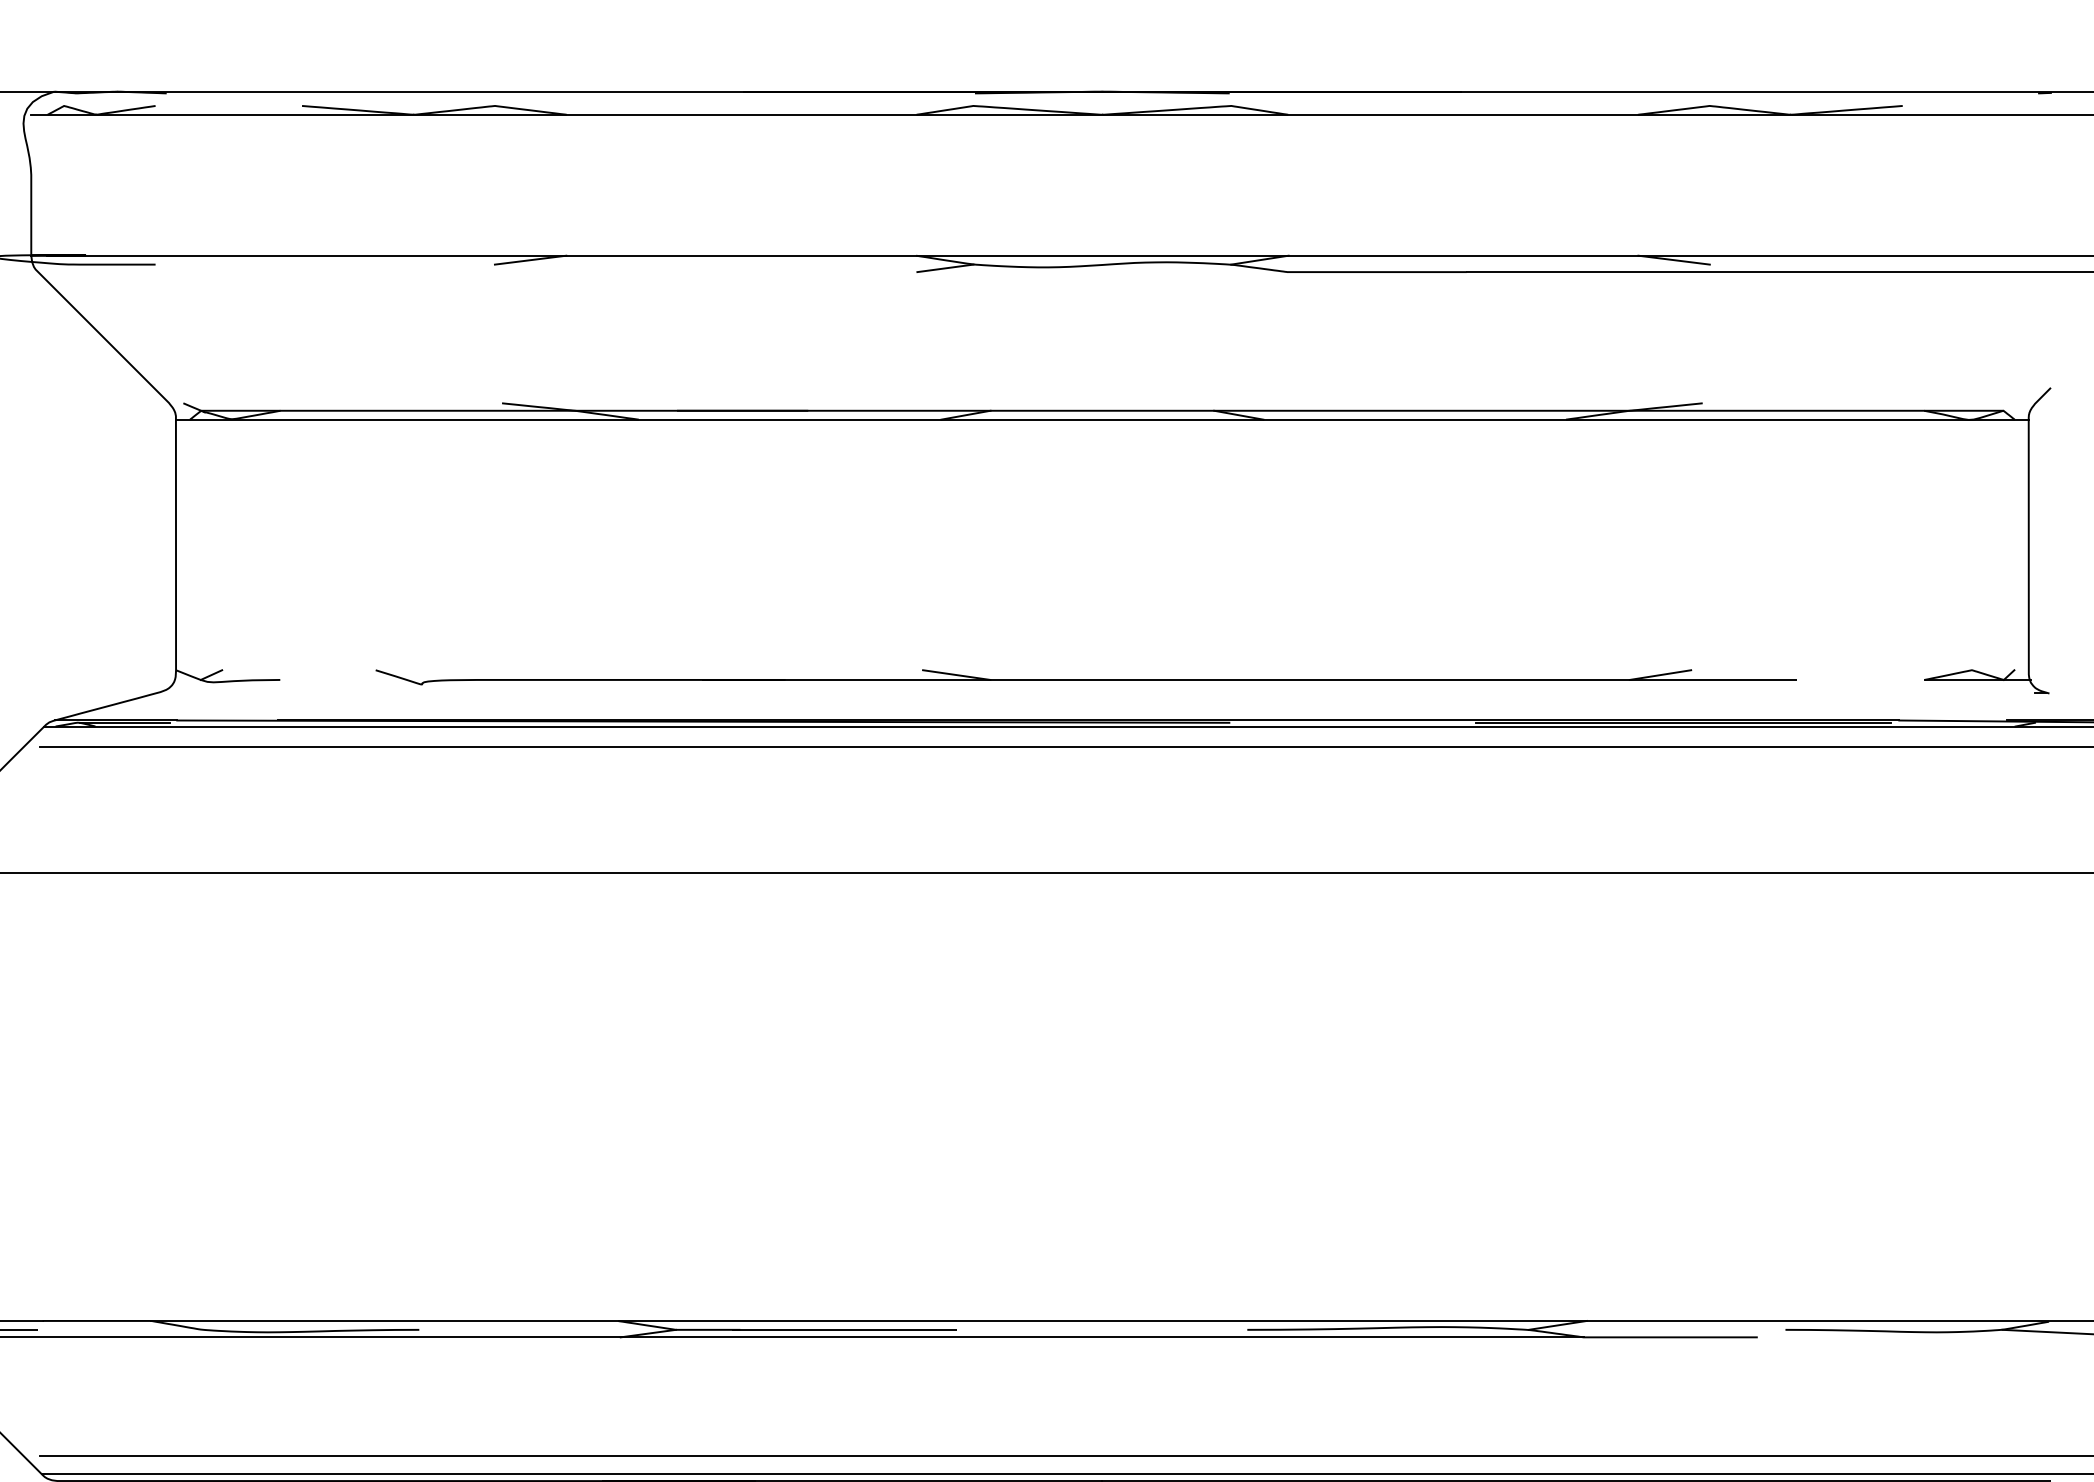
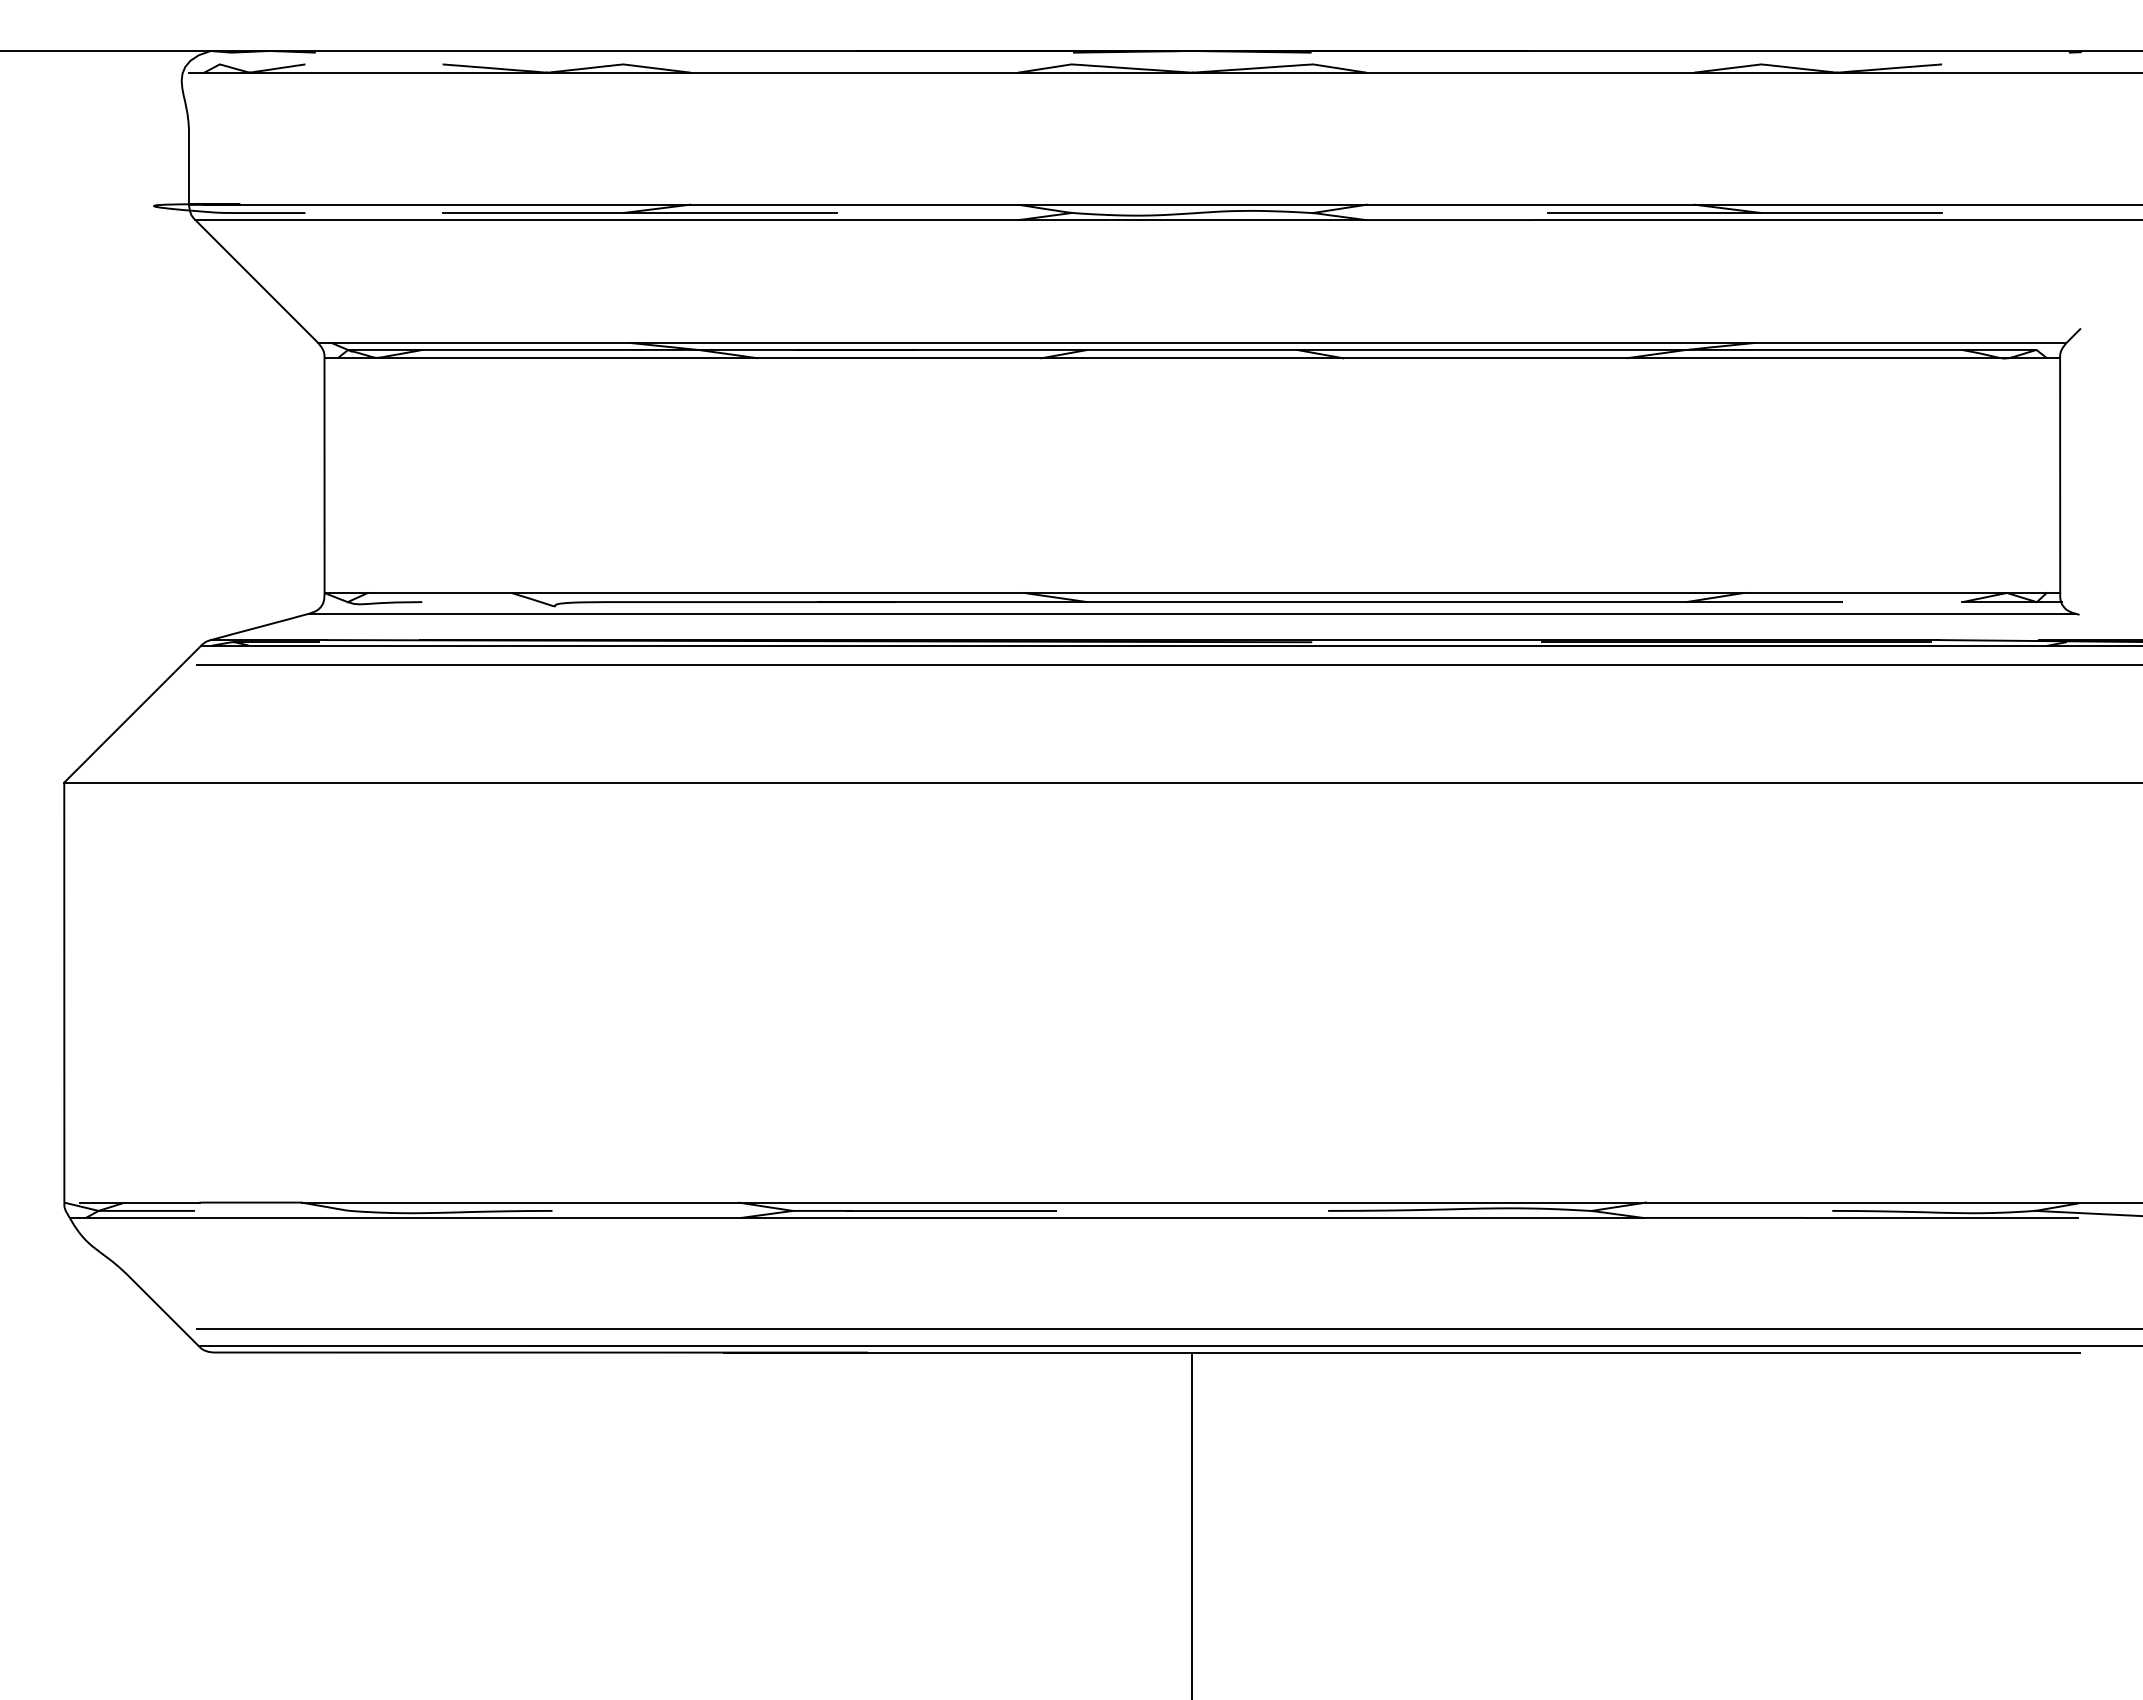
line: (512, 265) -> (639, 213), added
line: (1691, 265) -> (1744, 213), added
line: (662, 272) -> (780, 220), added
line: (1102, 402) -> (1192, 342), added
line: (1102, 670) -> (1192, 593), added
line: (1102, 692) -> (1192, 613), added
line: (1903, 1336) -> (1942, 1217), added

